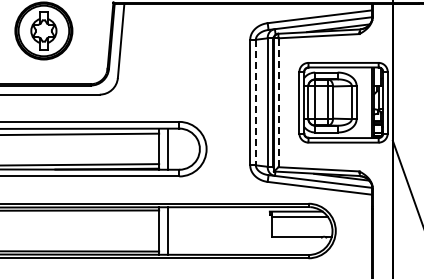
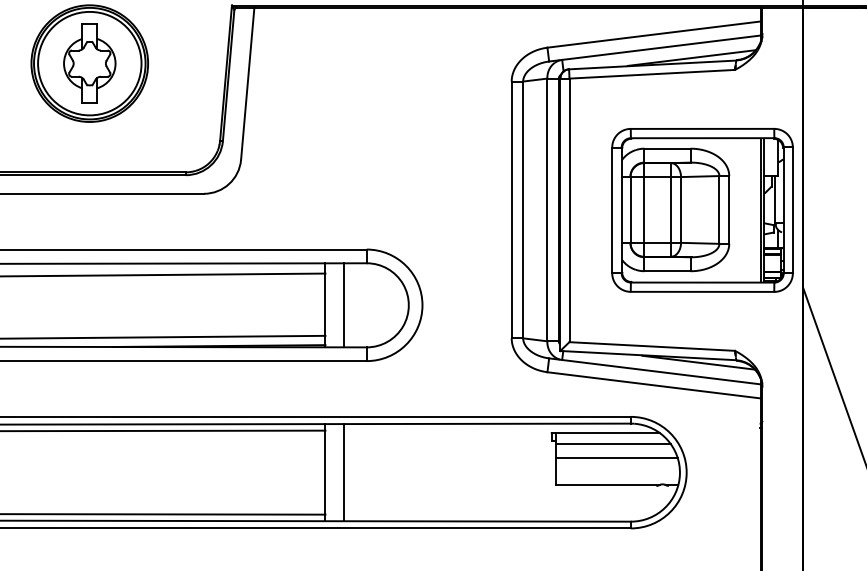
line: (255, 102) -> (522, 209), dashed -> solid
line: (278, 102) -> (569, 209), dashed -> solid
line: (301, 223) -> (616, 457), added

